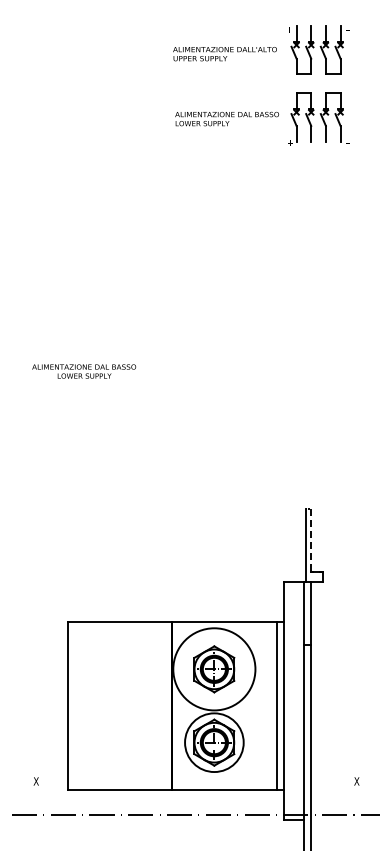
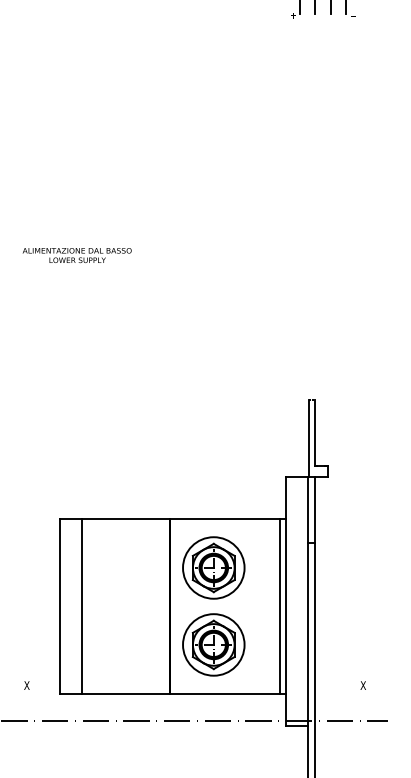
line: (310, 540) -> (314, 432), dashed -> solid
circle: (214, 669) -> (213, 568), size x0.71
line: (88, 705) -> (81, 605), added

